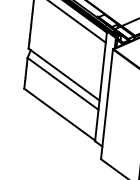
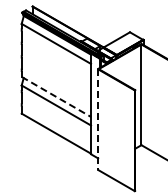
line: (64, 75) -> (56, 97), solid -> dashed
line: (107, 104) -> (98, 119), solid -> dashed

